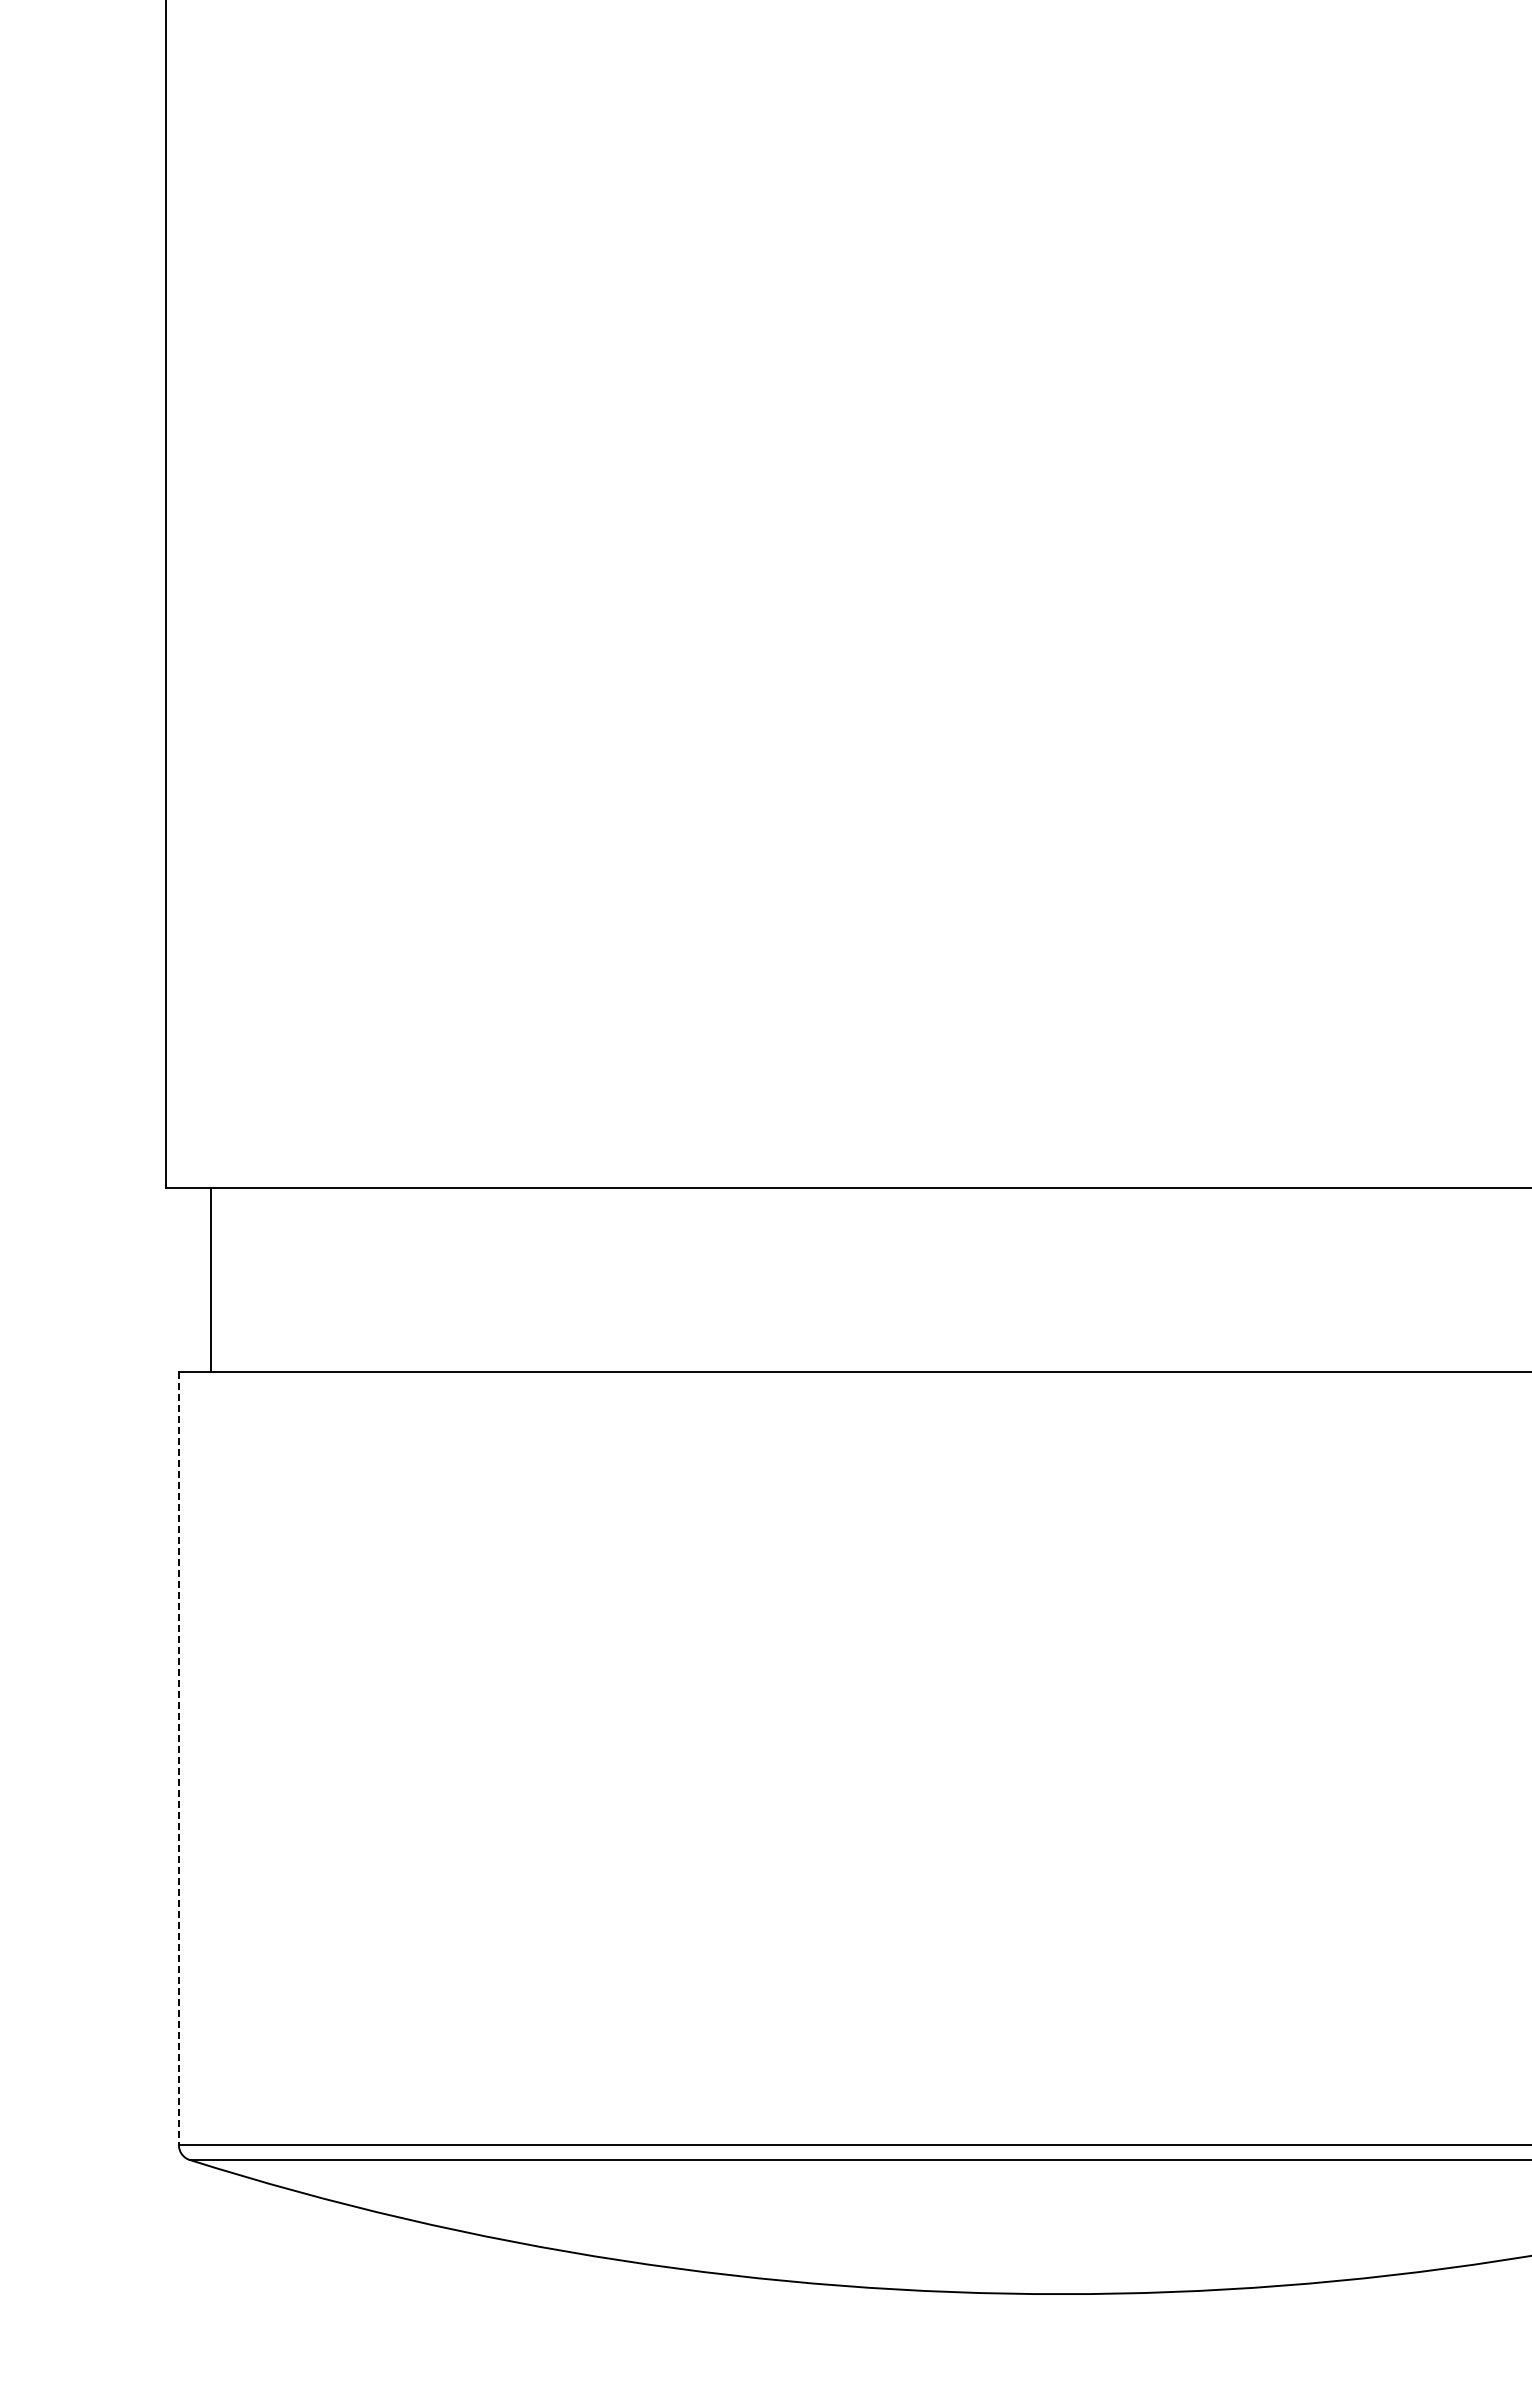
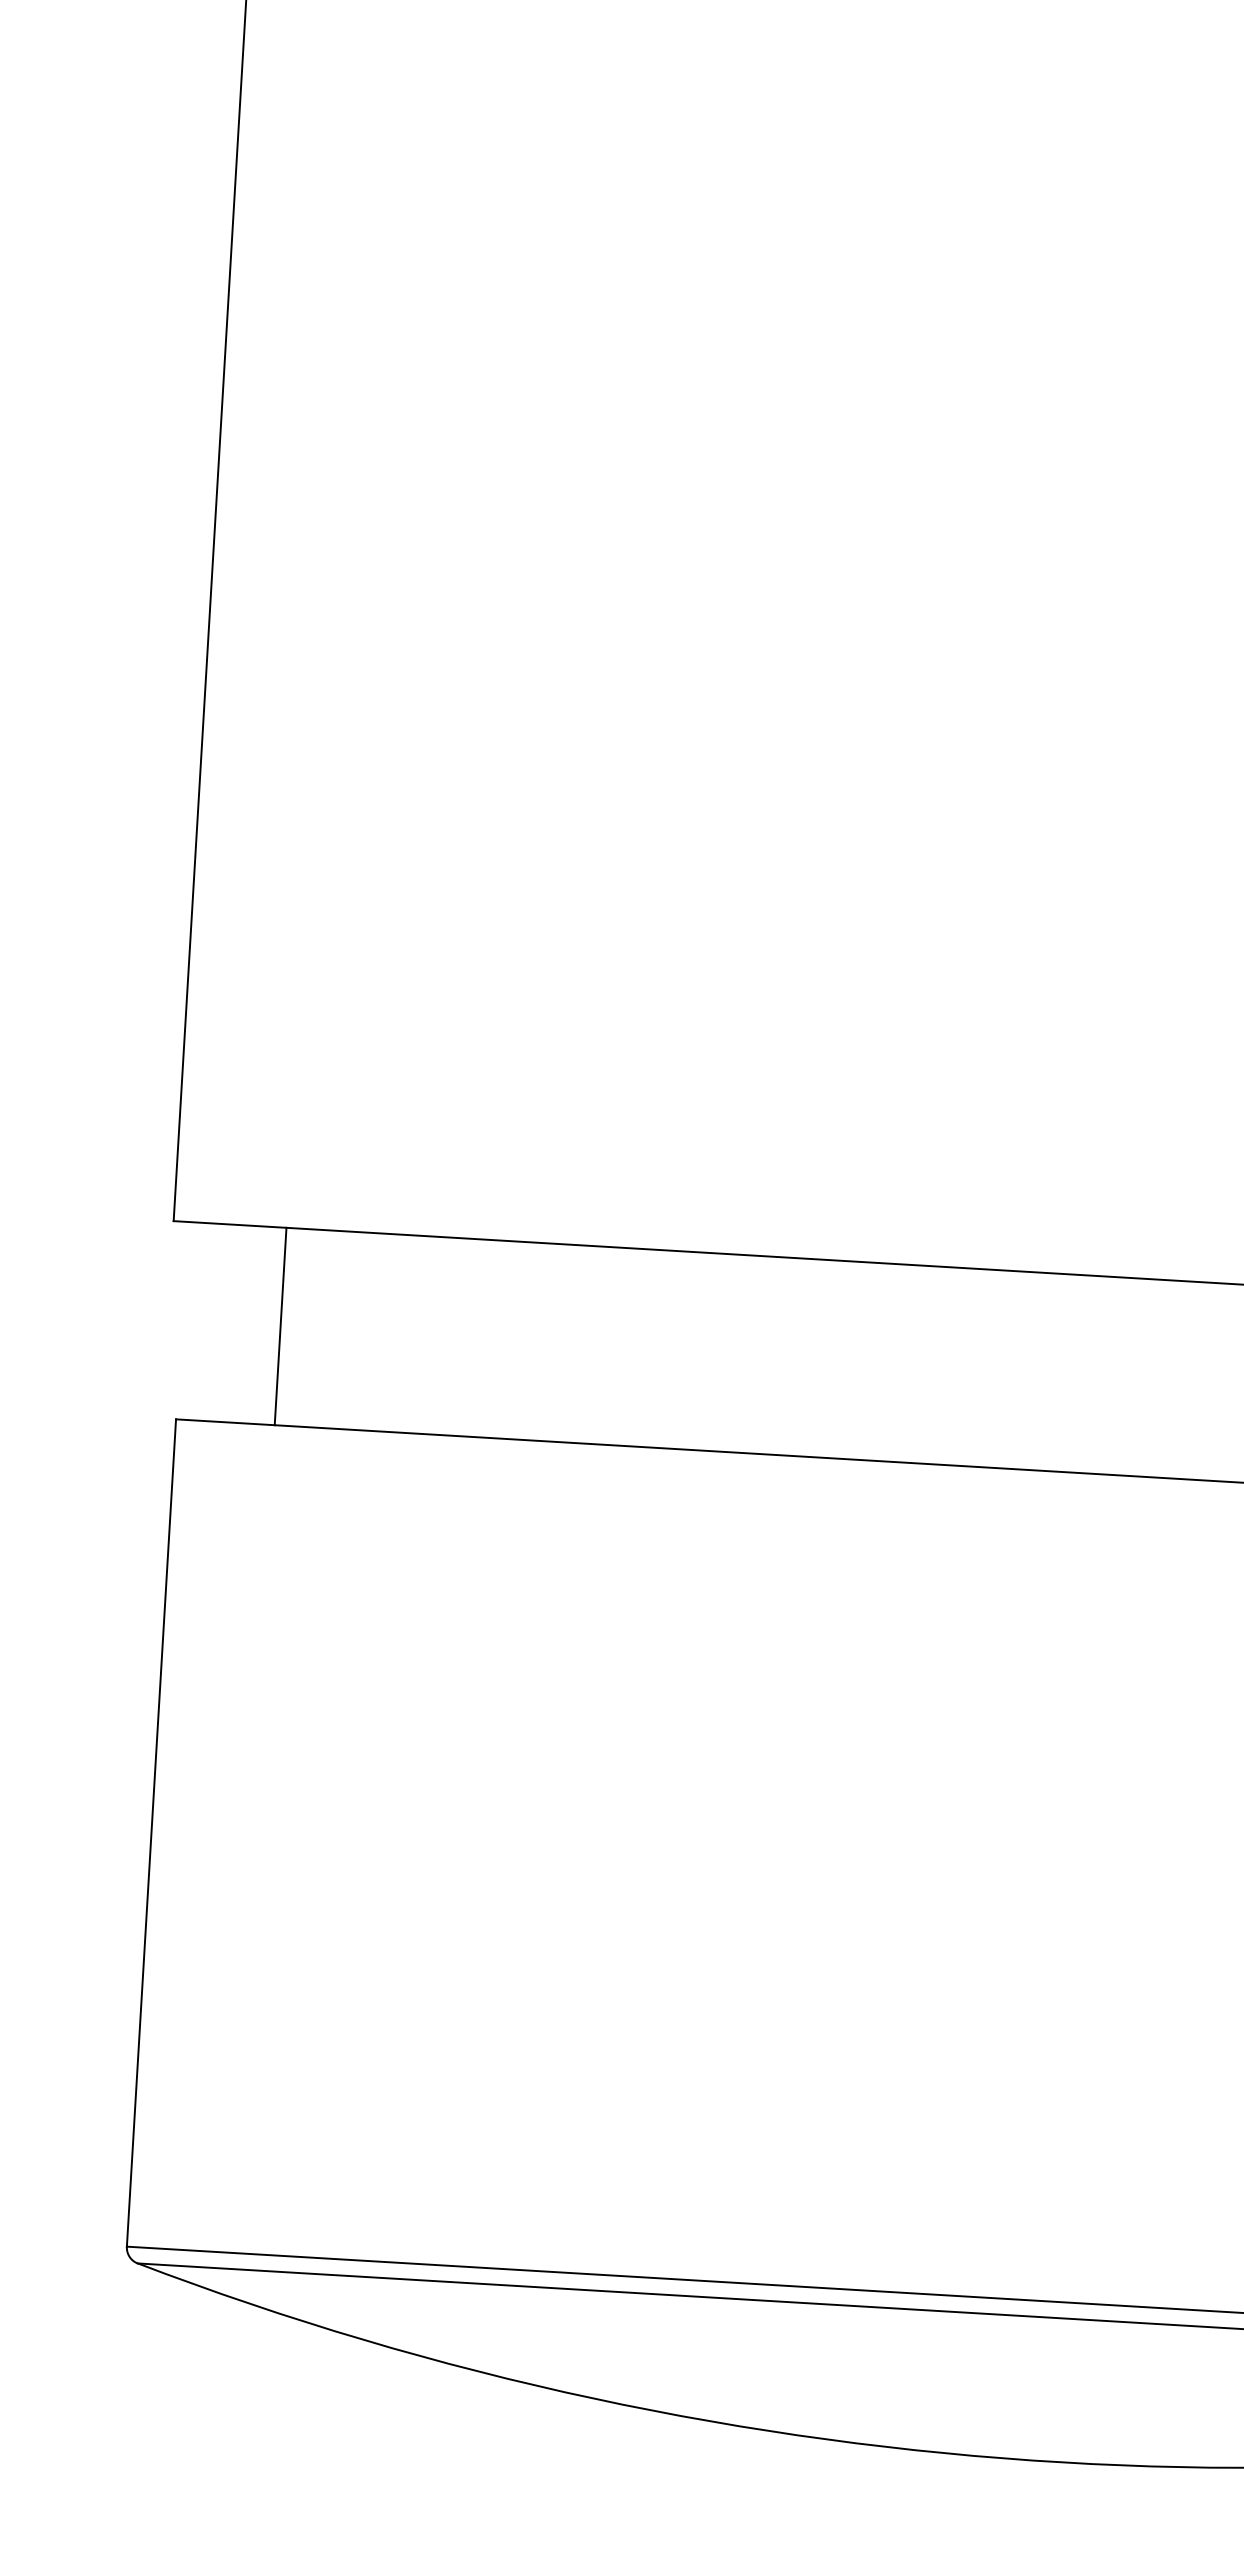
line: (211, 1279) -> (281, 1326), moved
line: (178, 1758) -> (151, 1832), dashed -> solid

